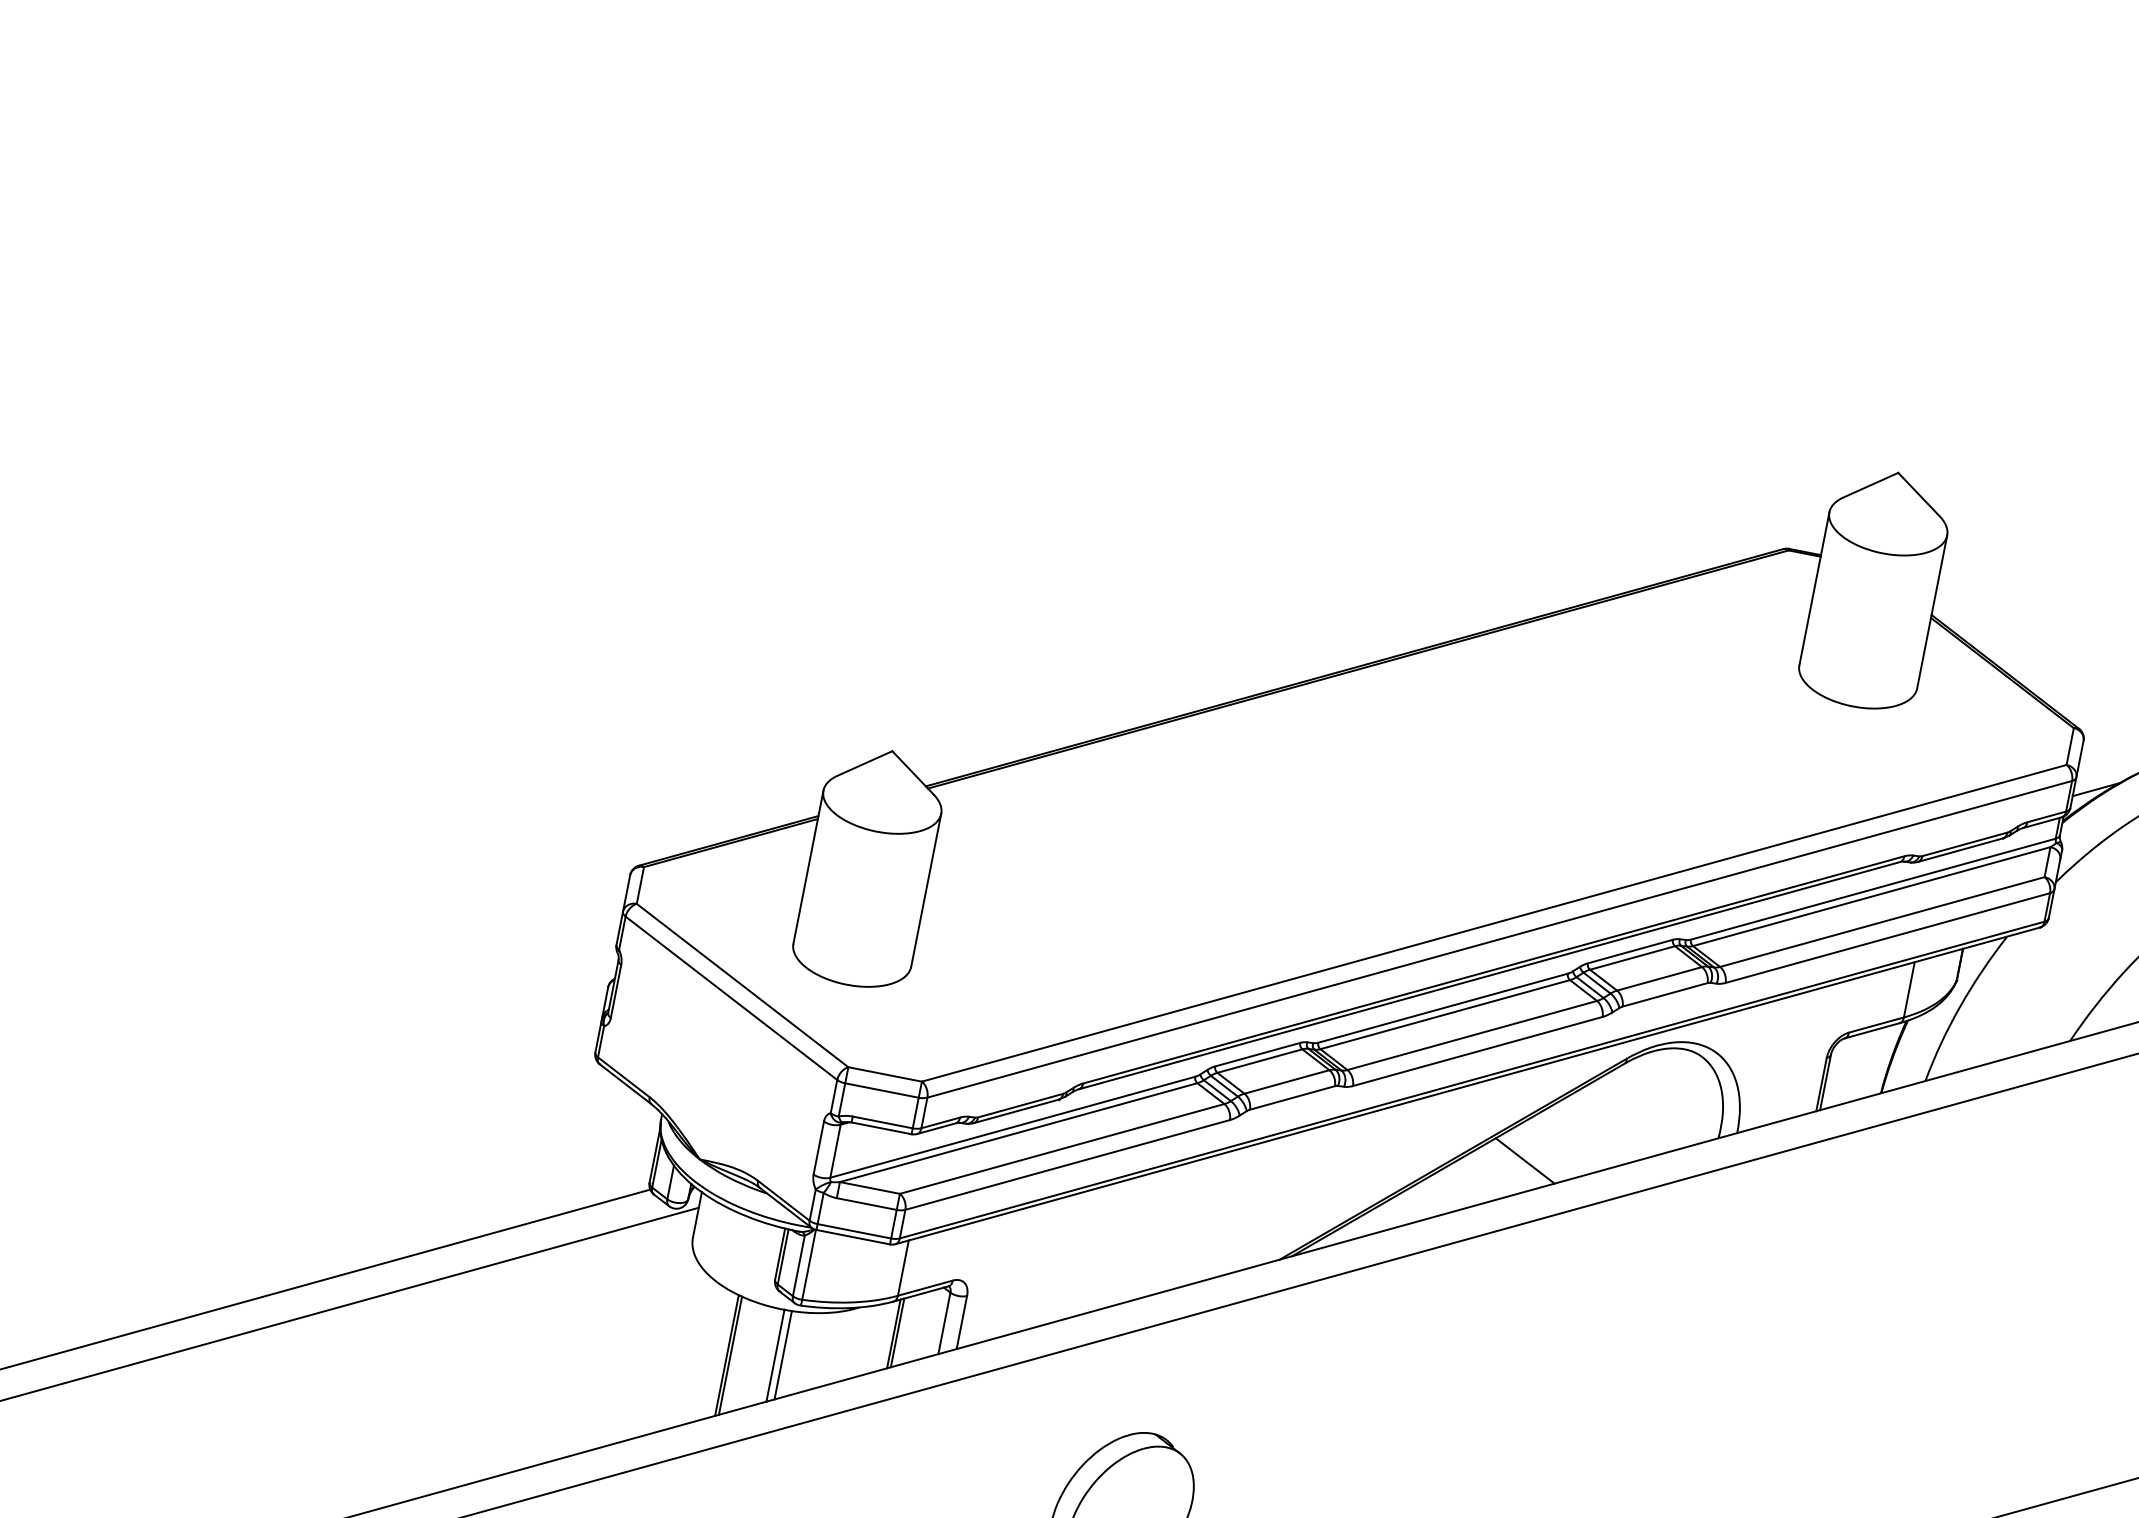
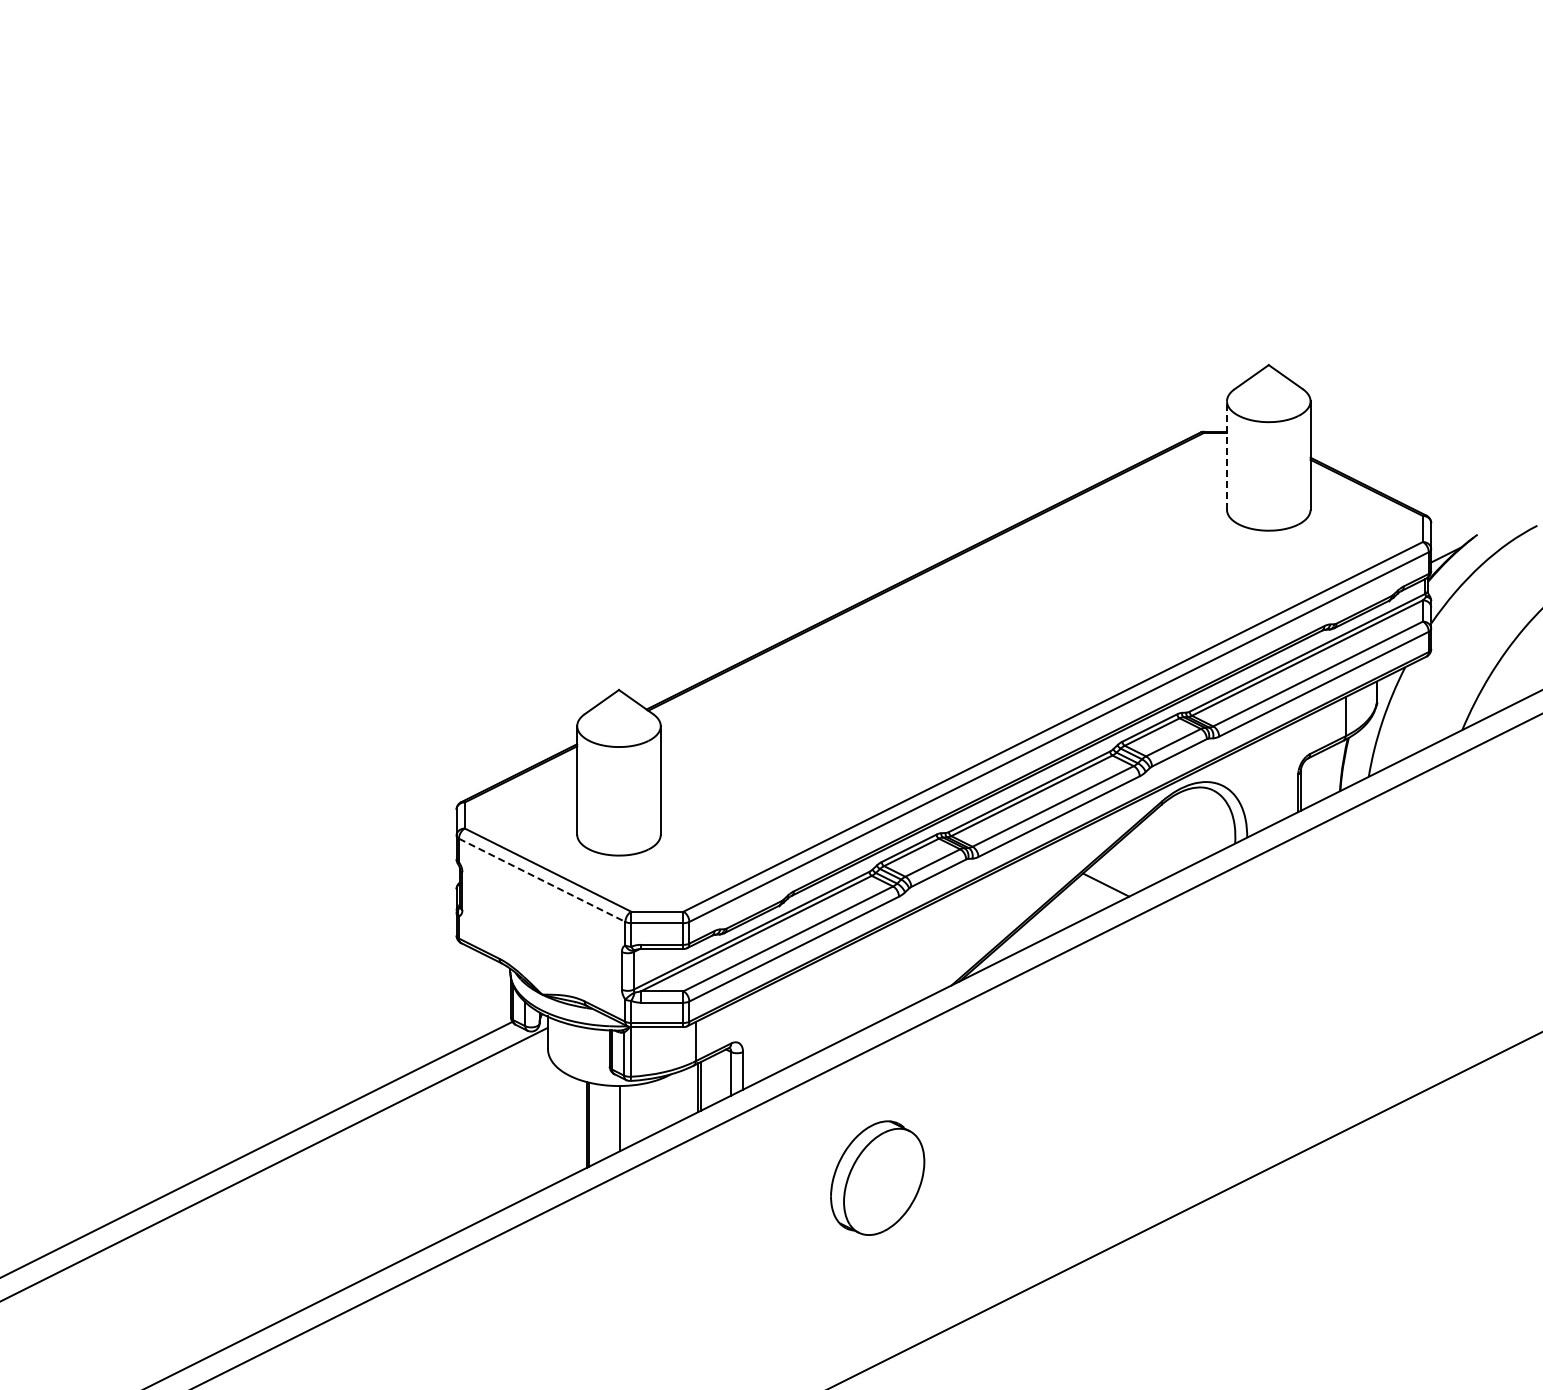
line: (1815, 588) -> (1227, 455), solid -> dashed
line: (731, 998) -> (542, 880), solid -> dashed
line: (783, 1354) -> (625, 1116), removed

